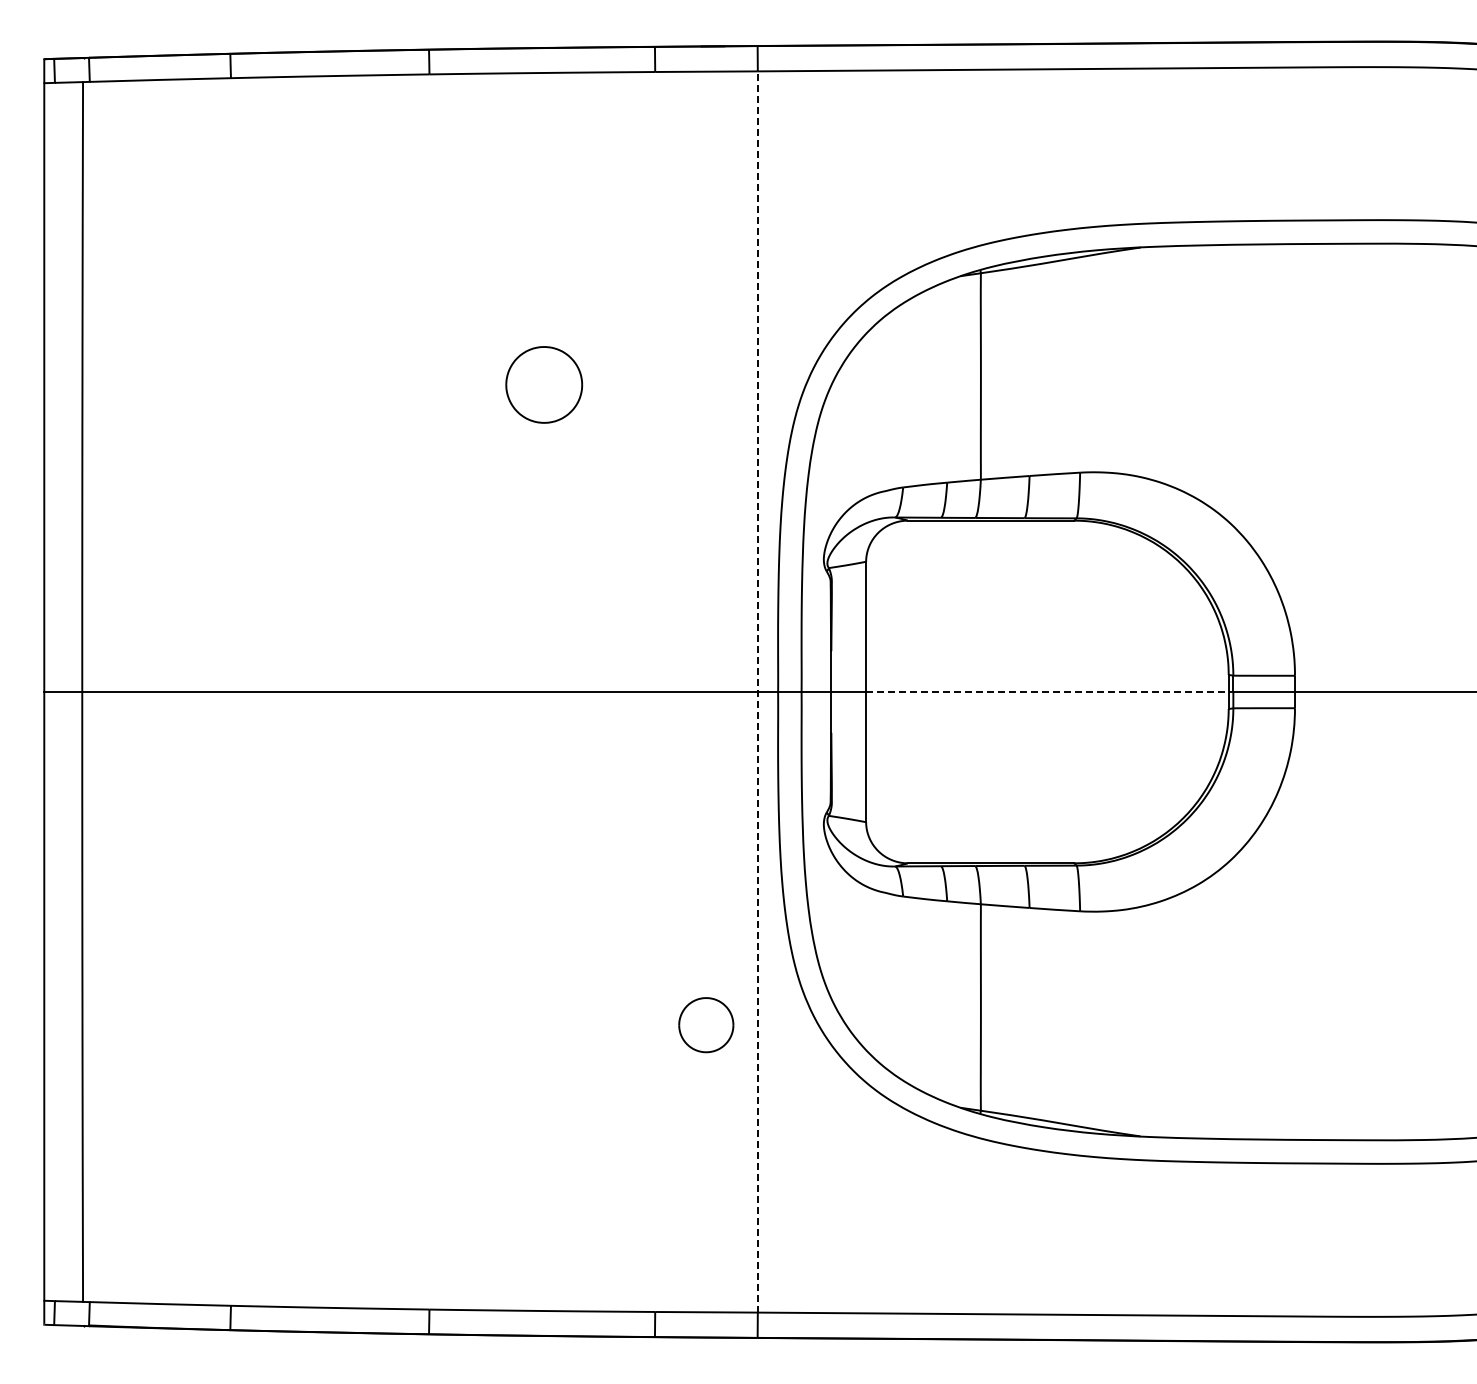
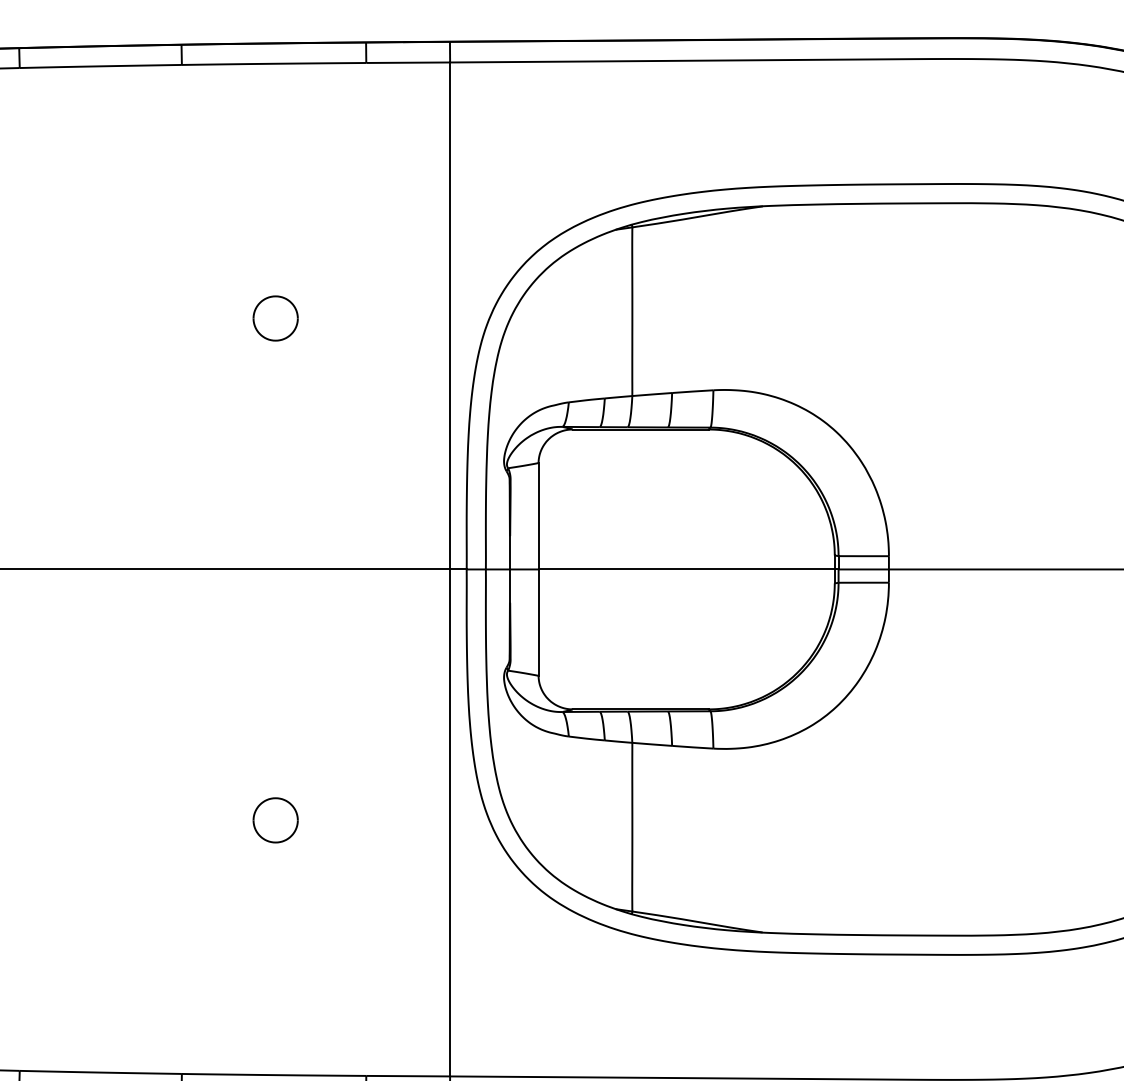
part: (544, 384) -> (275, 318), size x0.71
line: (757, 691) -> (449, 569), dashed -> solid
line: (1049, 691) -> (688, 569), dashed -> solid
part: (706, 1025) -> (275, 820), moved

